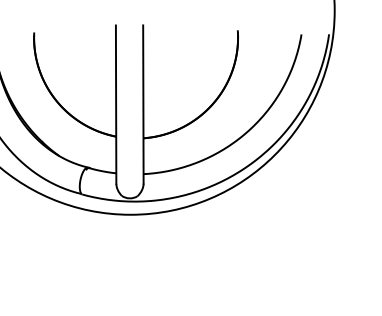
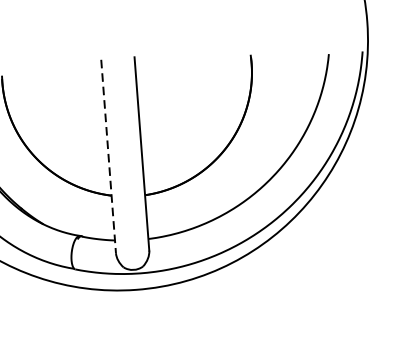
line: (116, 105) -> (109, 157), solid -> dashed

